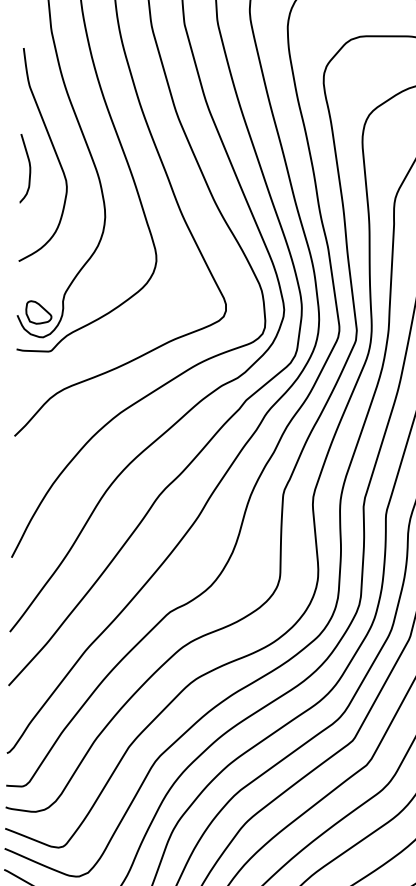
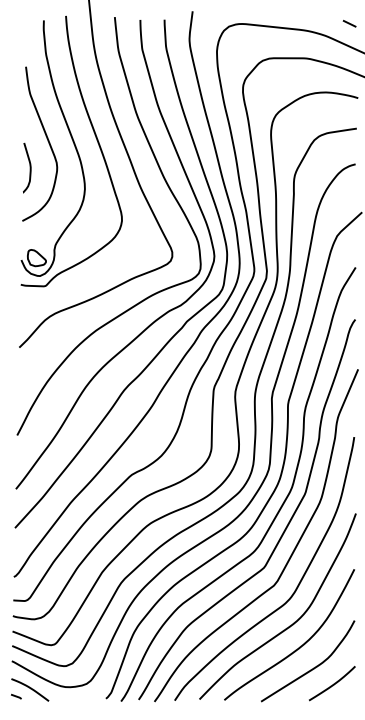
curve: (28, 167) -> (29, 167), moved

